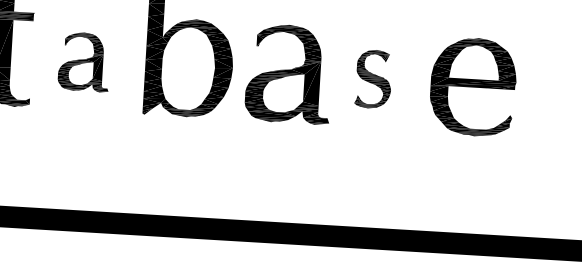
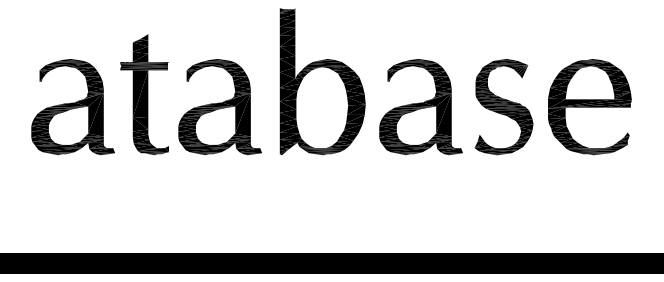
part: (83, 62) -> (219, 107), size x1.67
part: (373, 79) -> (503, 107), size x1.67
part: (472, 87) -> (589, 107), moved

